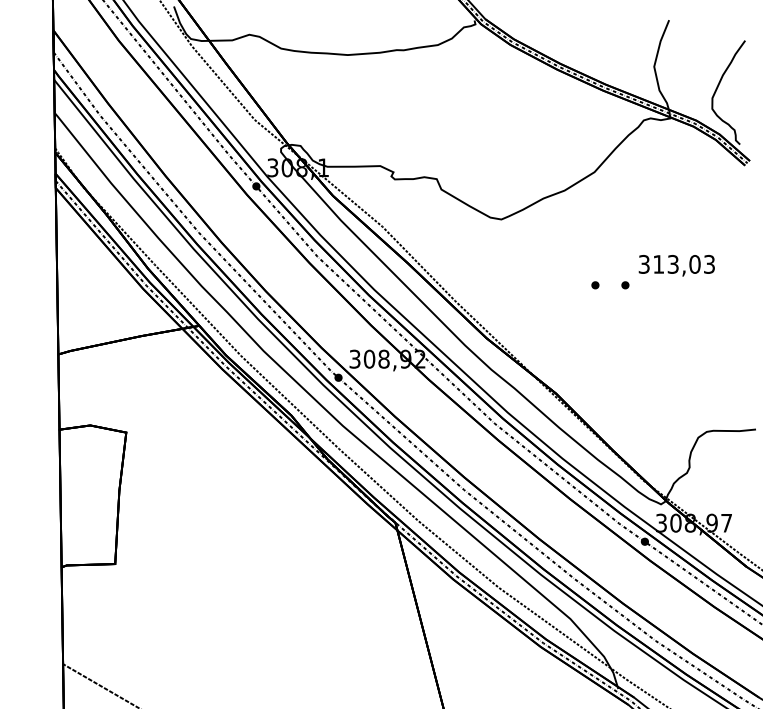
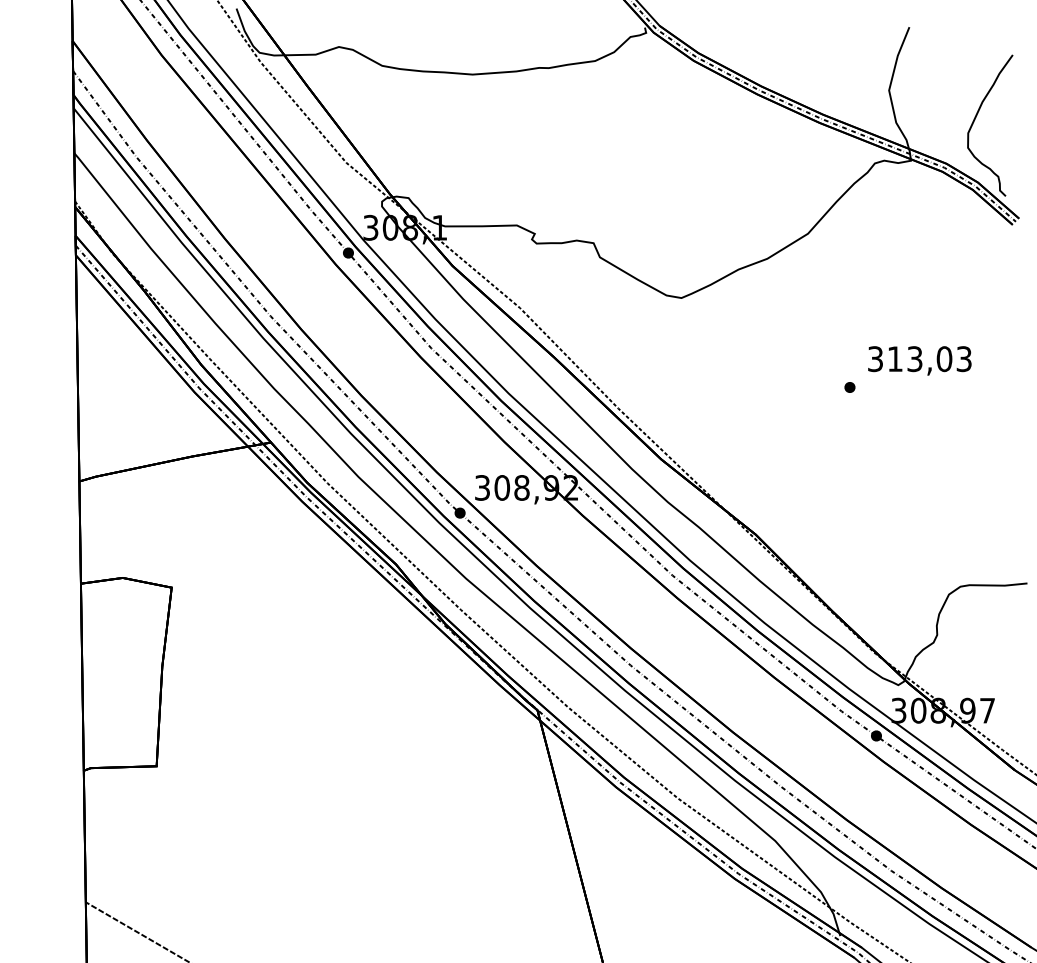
part: (595, 285) -> (809, 387), removed

